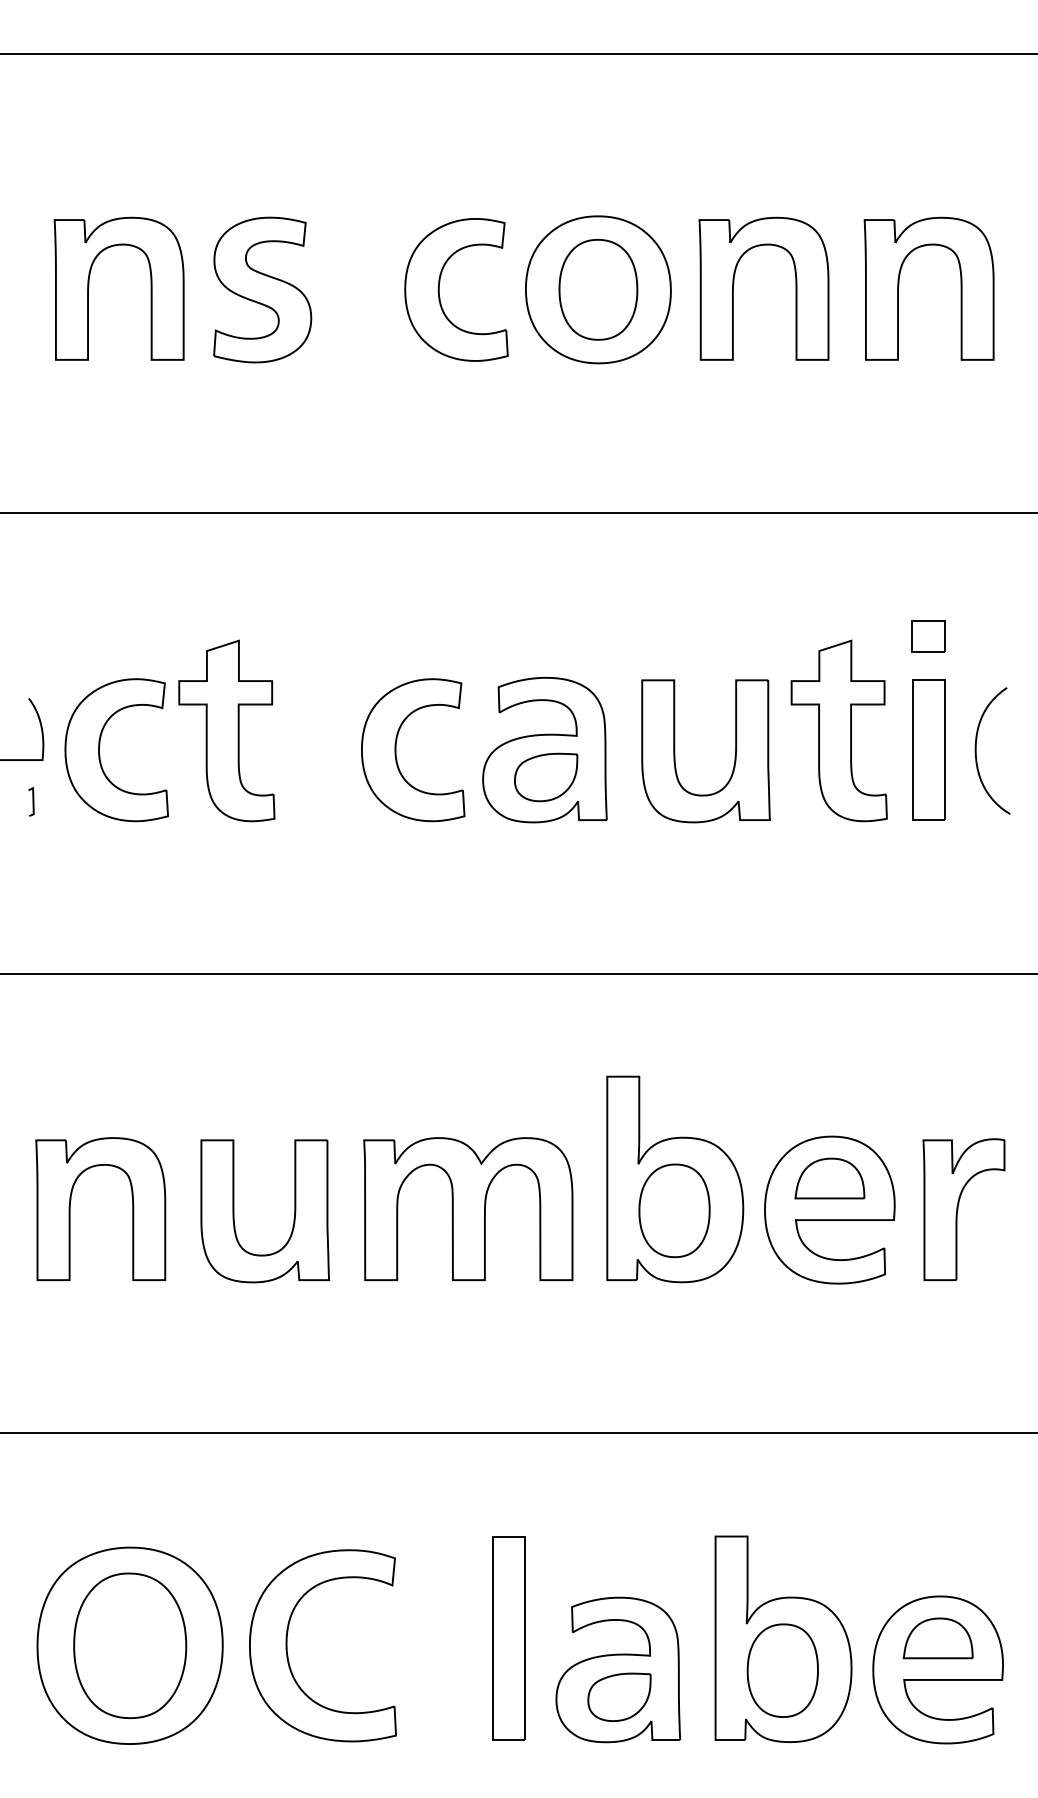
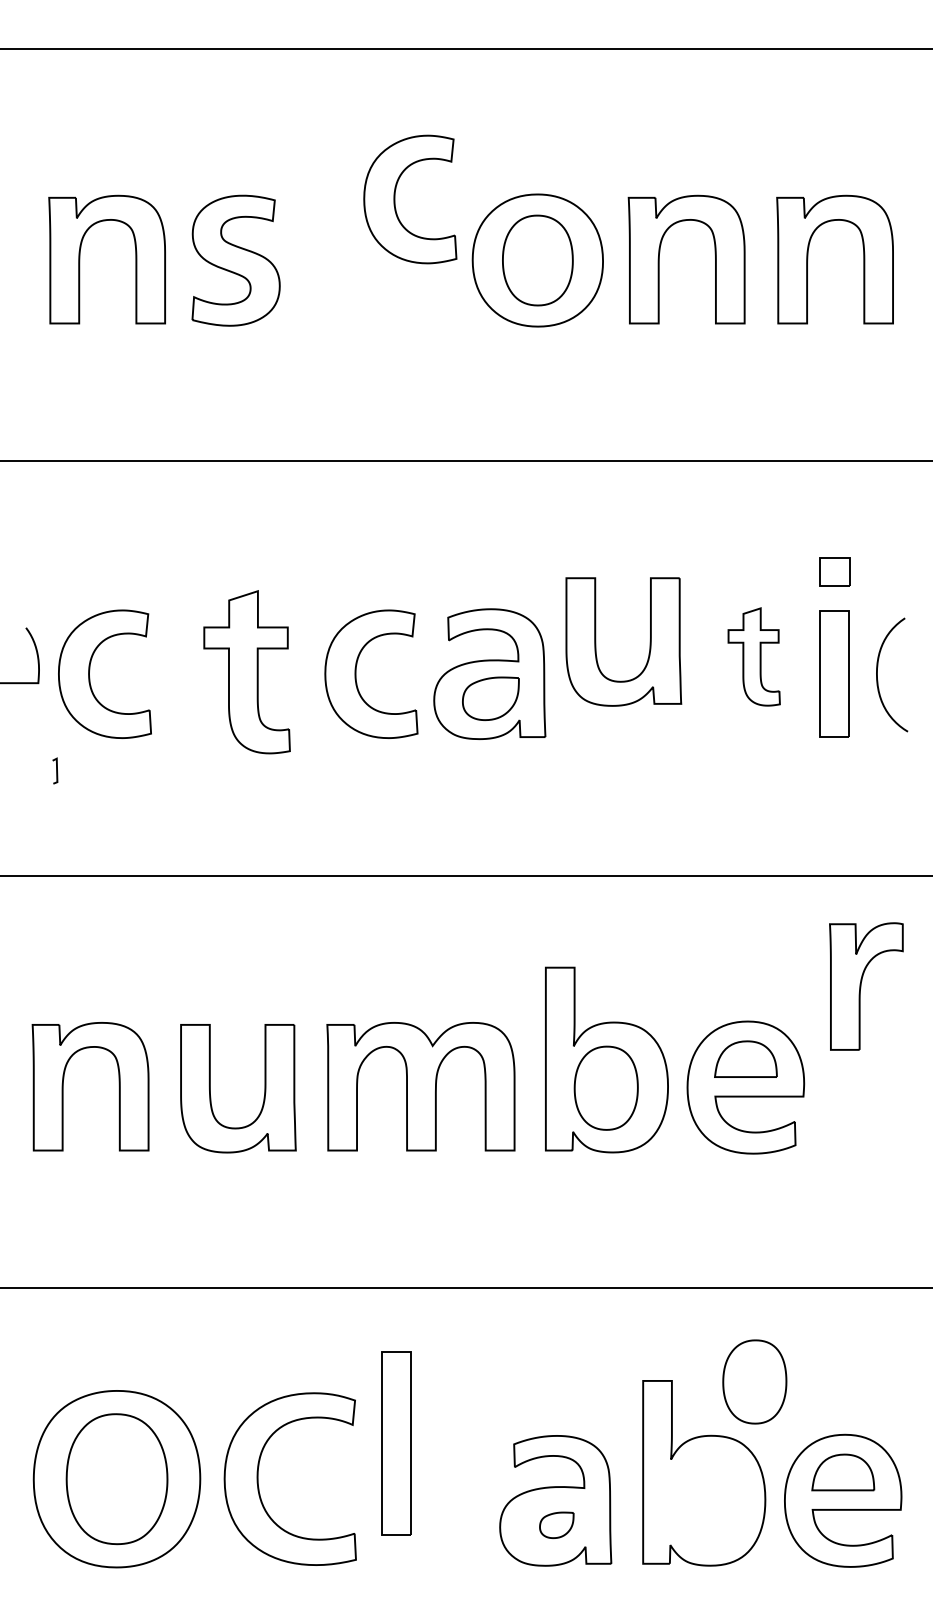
part: (439, 289) -> (395, 199), moved
part: (226, 730) -> (246, 671), moved
part: (838, 730) -> (753, 656), size x0.6
part: (734, 756) -> (649, 646), moved
line: (32, 801) -> (56, 770), moved
part: (963, 1209) -> (865, 986), moved
part: (508, 1638) -> (395, 1443), moved
part: (782, 1670) -> (754, 1381), moved
part: (619, 1696) -> (556, 1524), size x0.6

